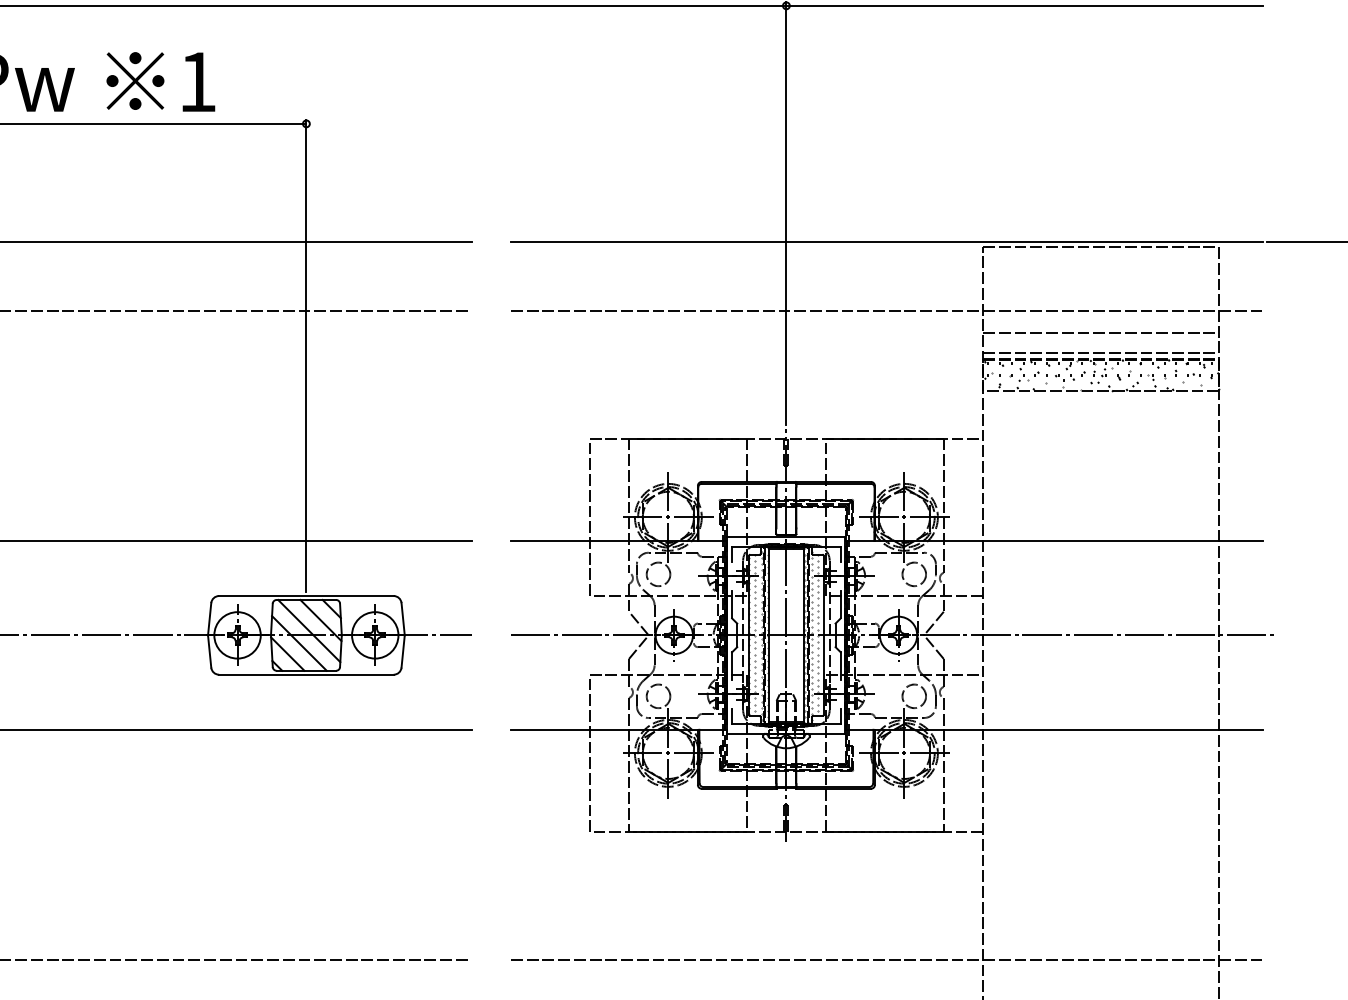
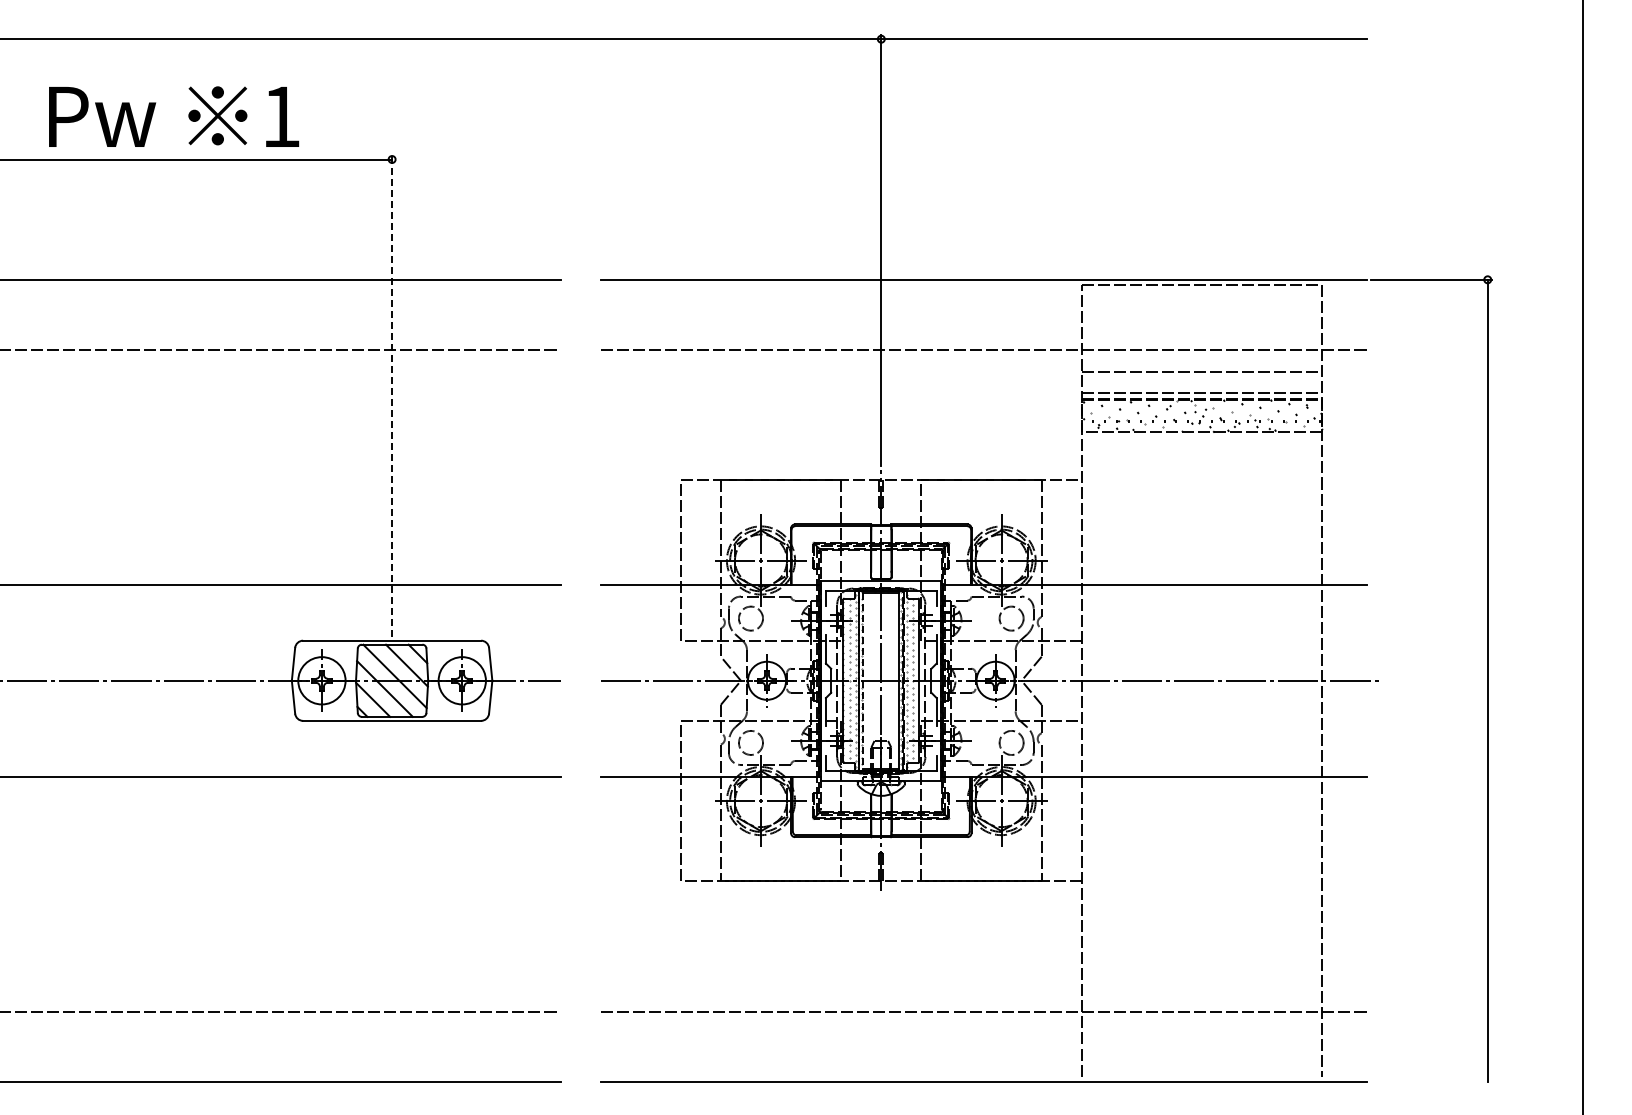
line: (306, 356) -> (392, 396), solid -> dashed
line: (768, 636) -> (863, 681), solid -> dashed

